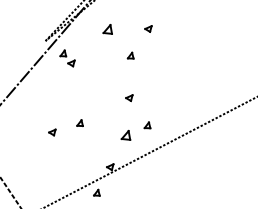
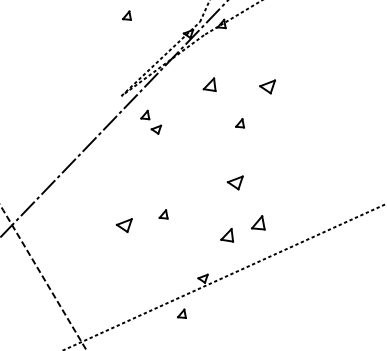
part: (147, 29) -> (266, 87), size x1.6
part: (128, 97) -> (234, 182), size x1.6
part: (147, 125) -> (258, 222), size x1.6
part: (51, 132) -> (123, 225), size x1.6

